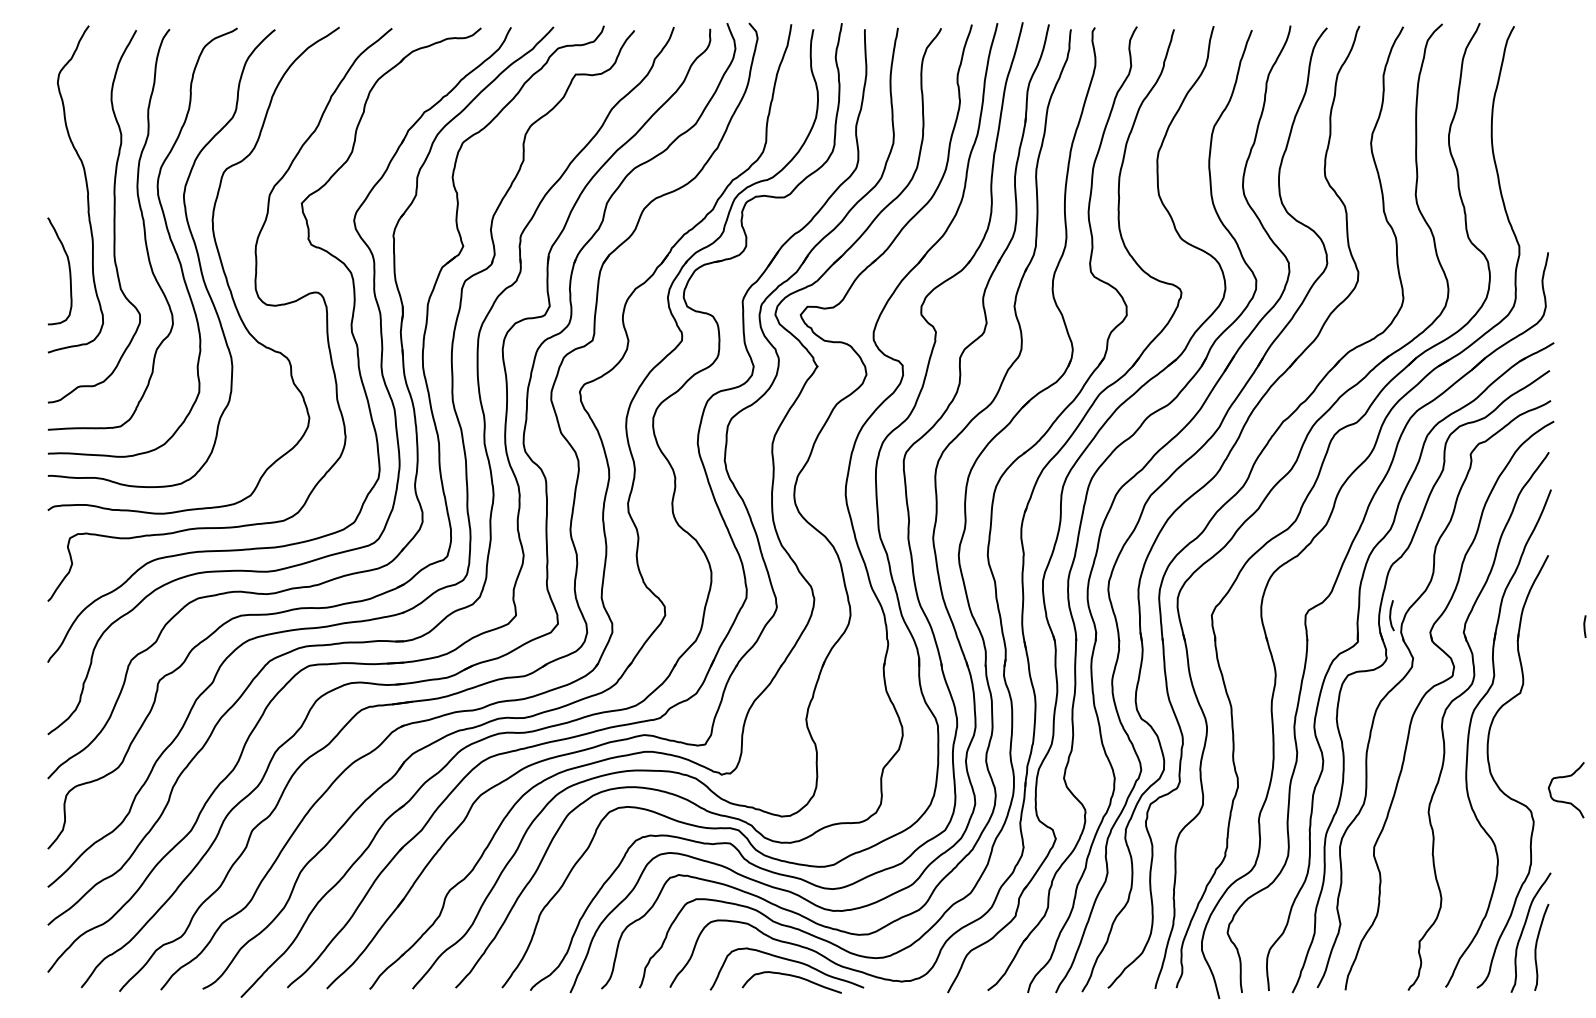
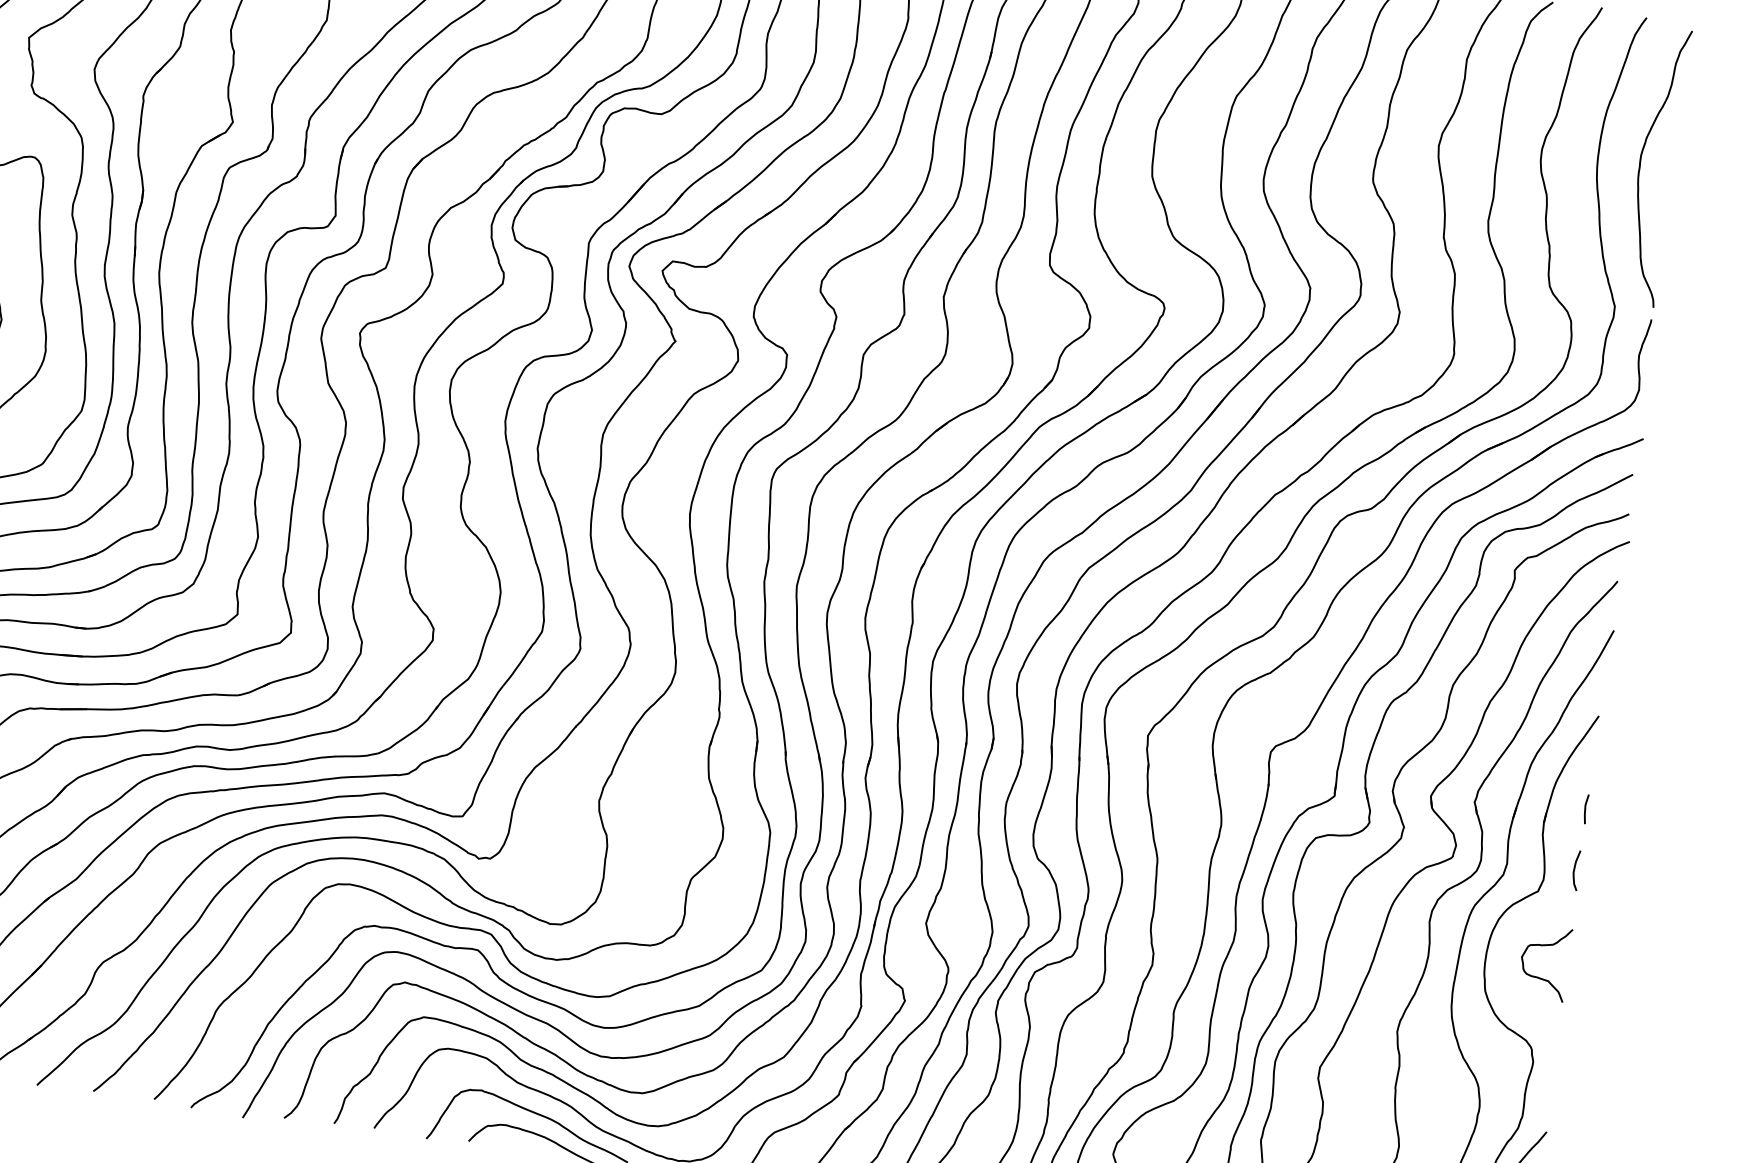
curve: (1524, 137) -> (1640, 165), added
curve: (1391, 615) -> (1575, 870), moved
line: (1584, 626) -> (1585, 808), moved
curve: (1562, 800) -> (1537, 975), moved

